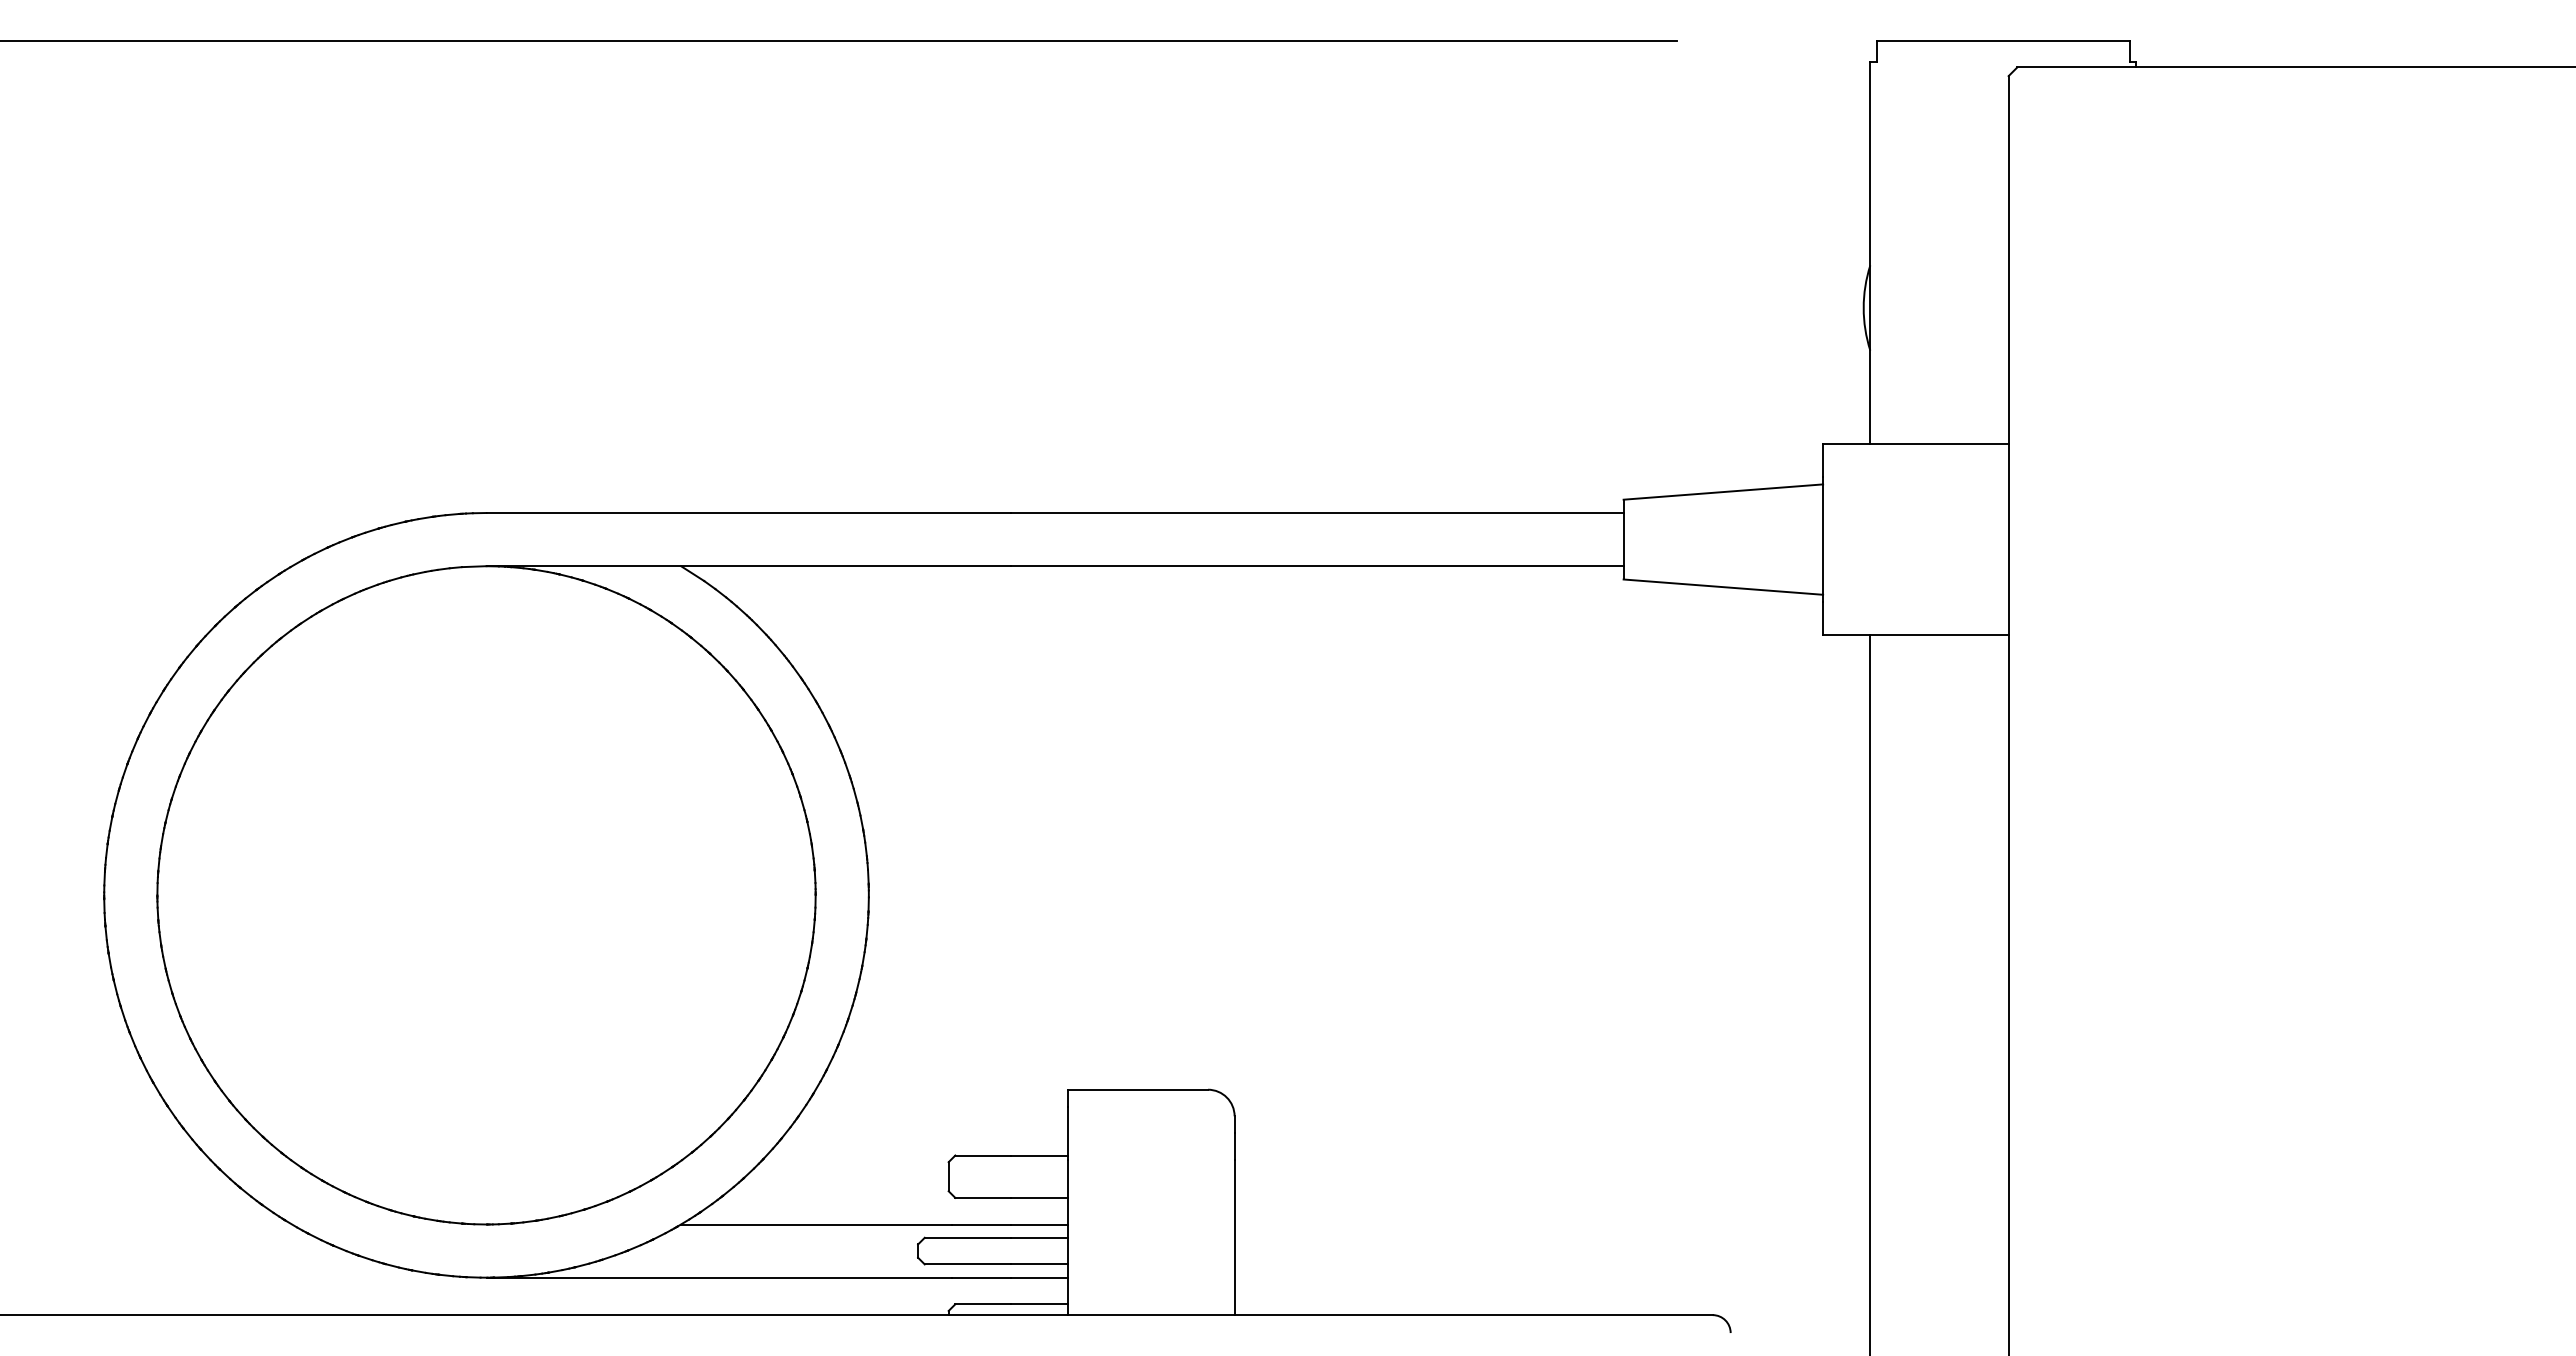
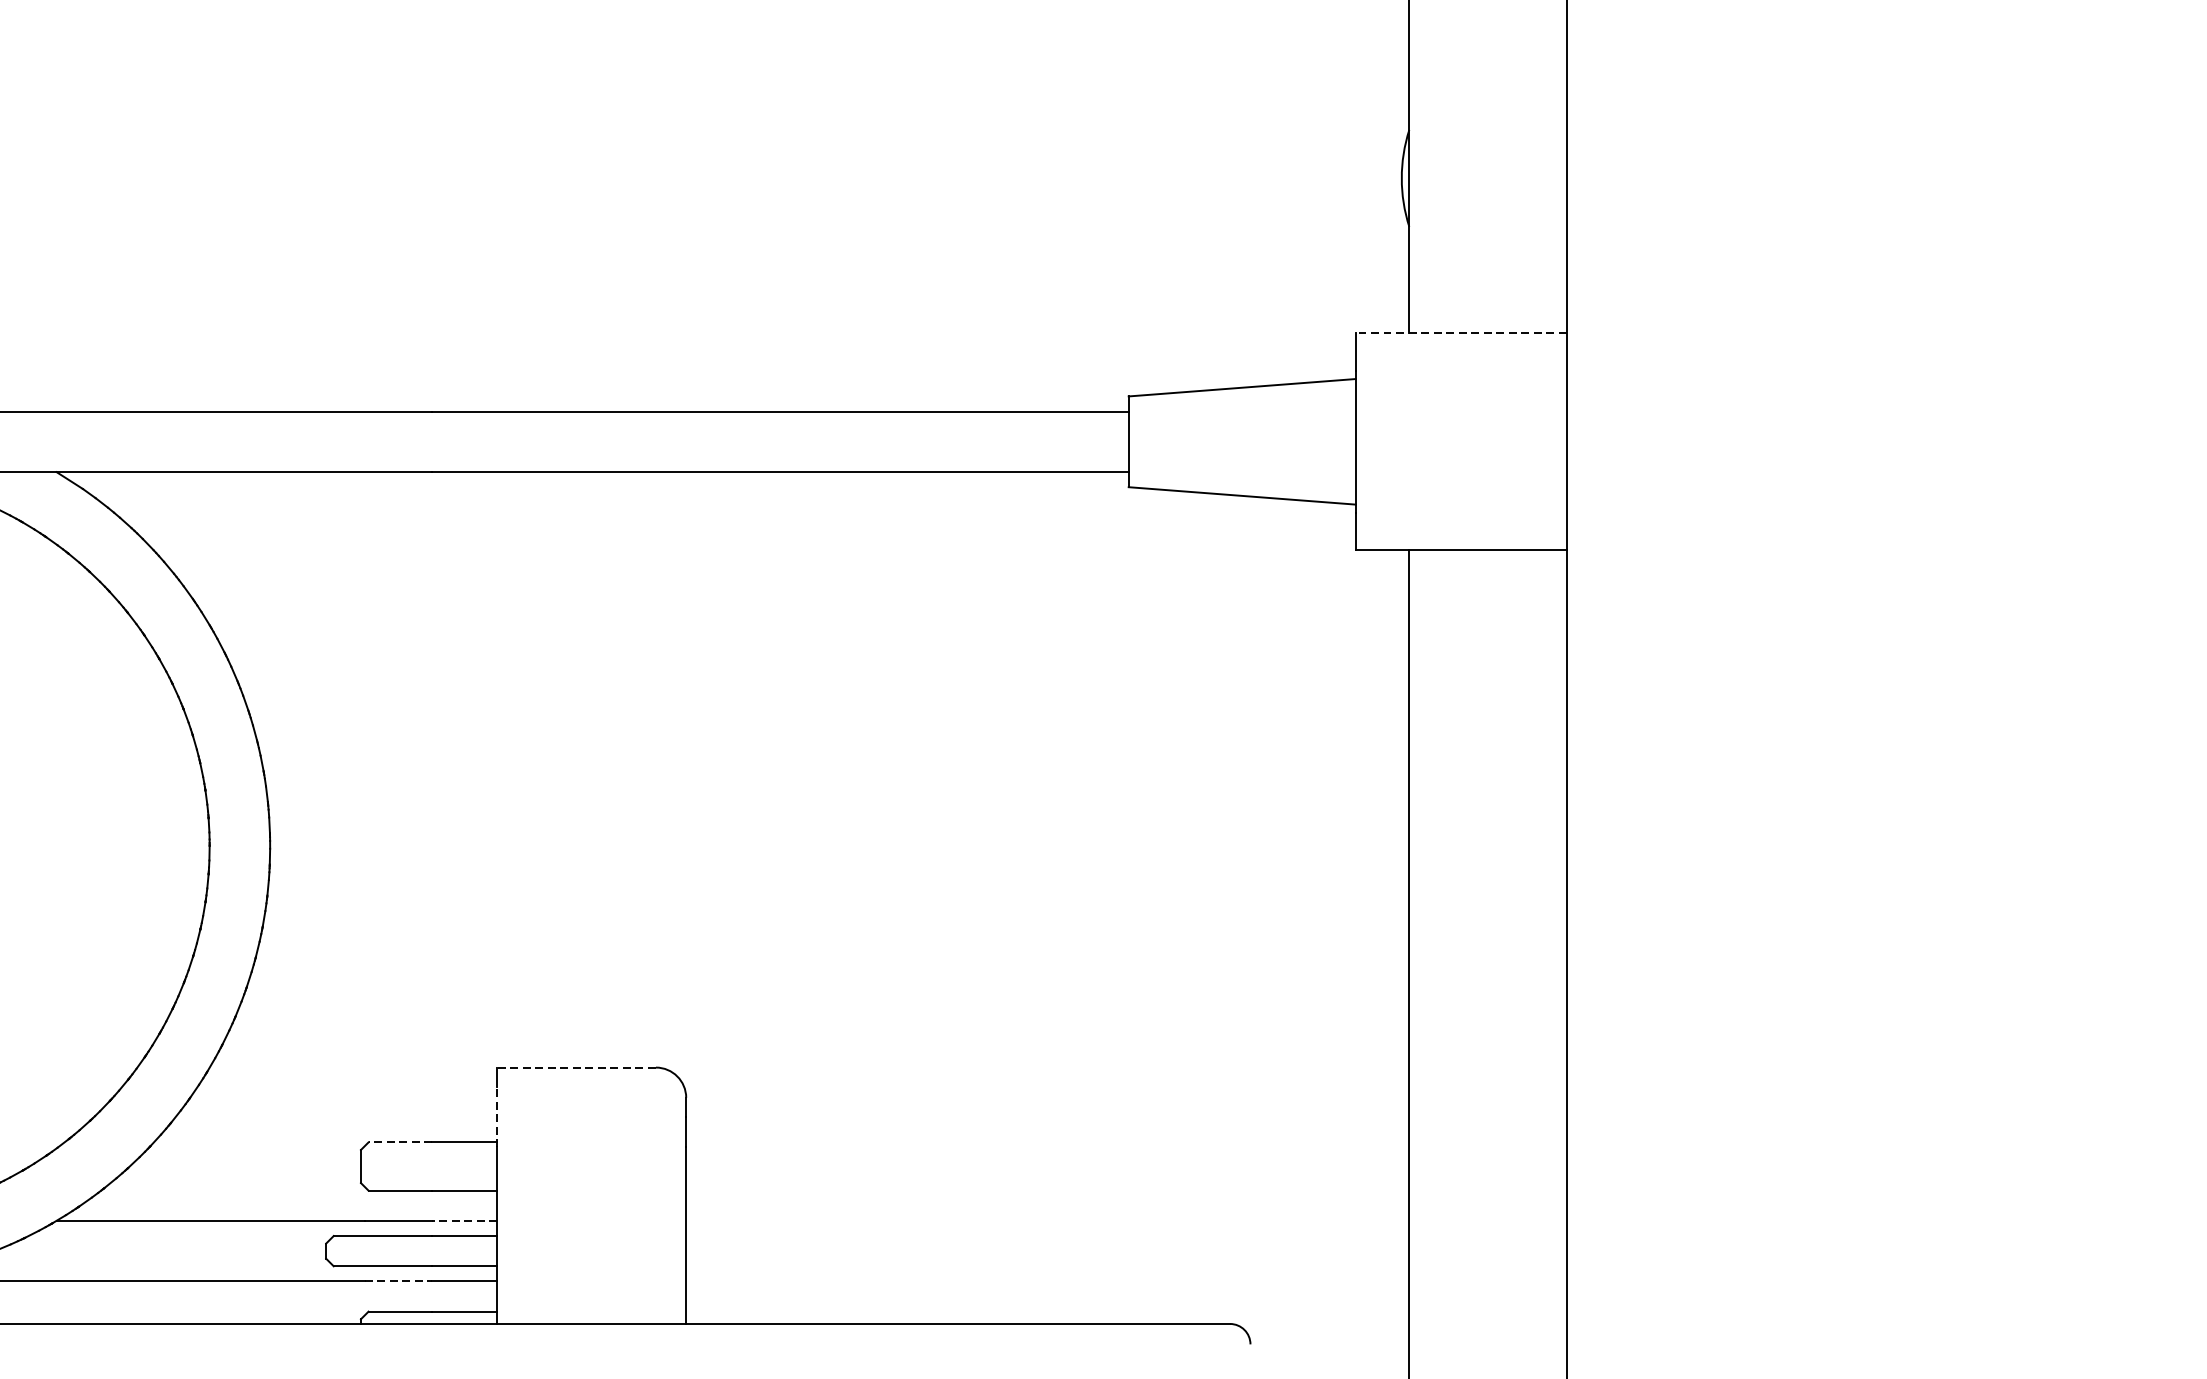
line: (1915, 444) -> (1460, 333), solid -> dashed
line: (1138, 1089) -> (576, 1067), solid -> dashed
line: (1068, 1132) -> (497, 1116), solid -> dashed
line: (983, 1155) -> (400, 1142), solid -> dashed
line: (1039, 1224) -> (464, 1220), solid -> dashed
line: (981, 1277) -> (398, 1281), solid -> dashed

